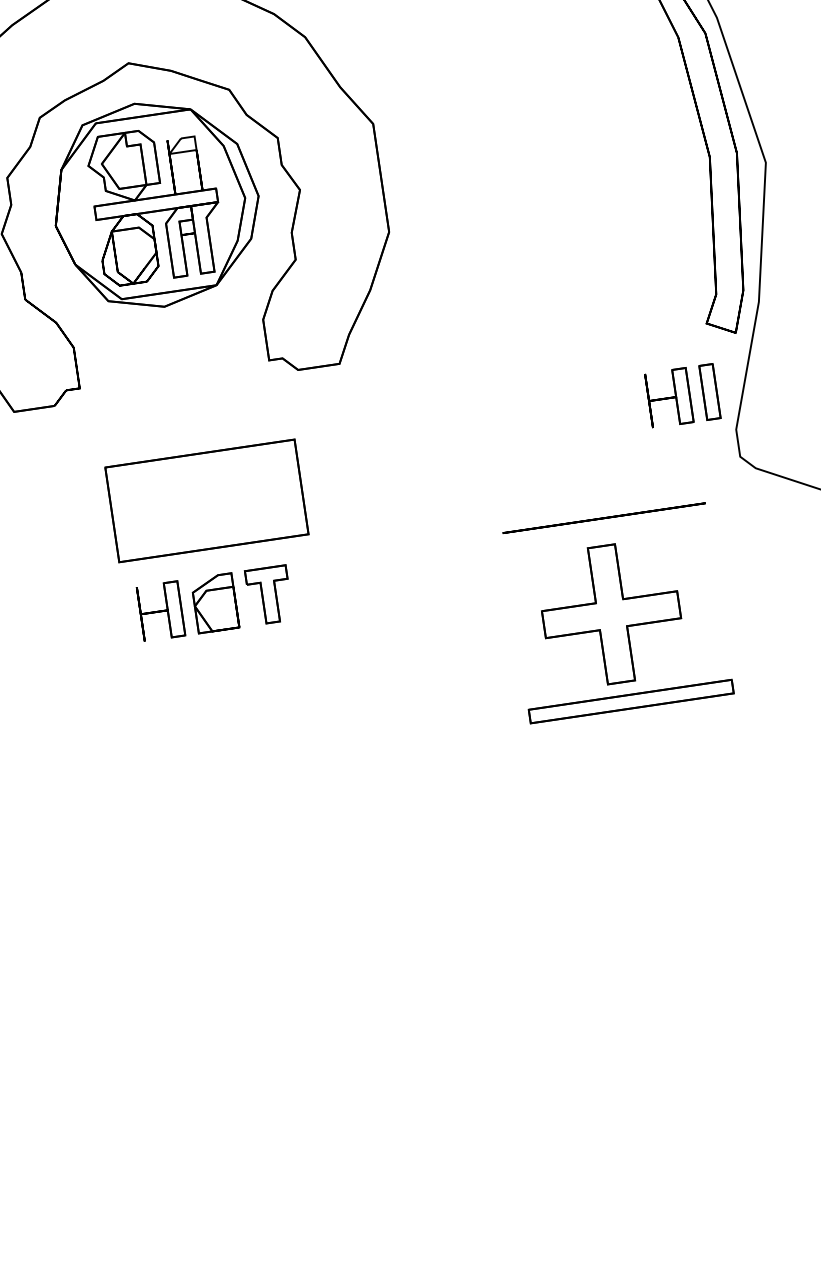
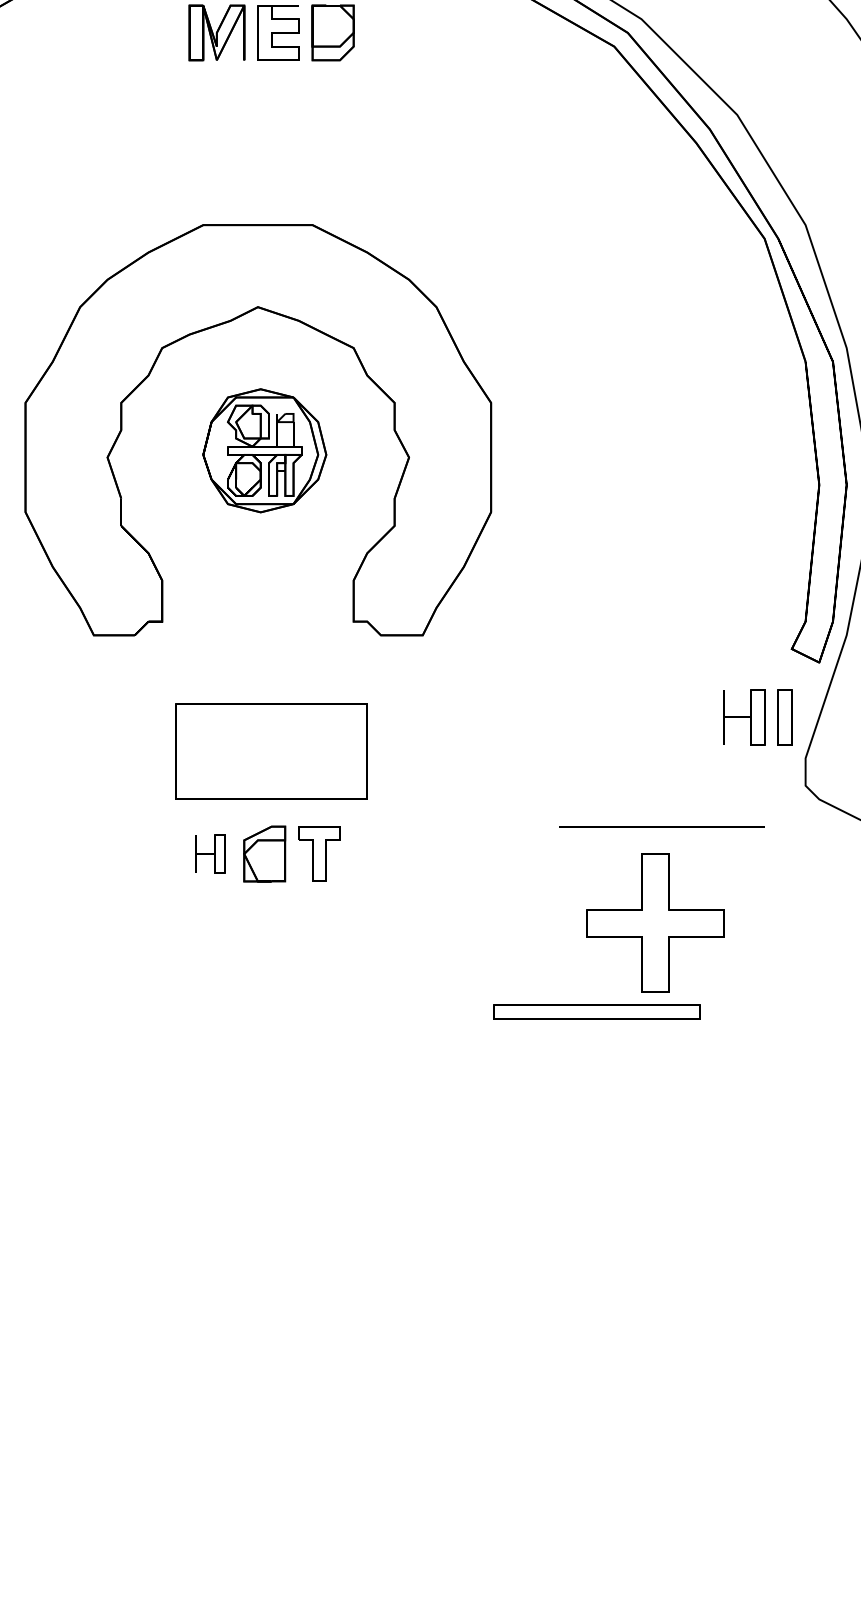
part: (155, 204) -> (264, 450), size x0.6
part: (161, 610) -> (210, 853), size x0.7
part: (630, 701) -> (596, 1011), moved

